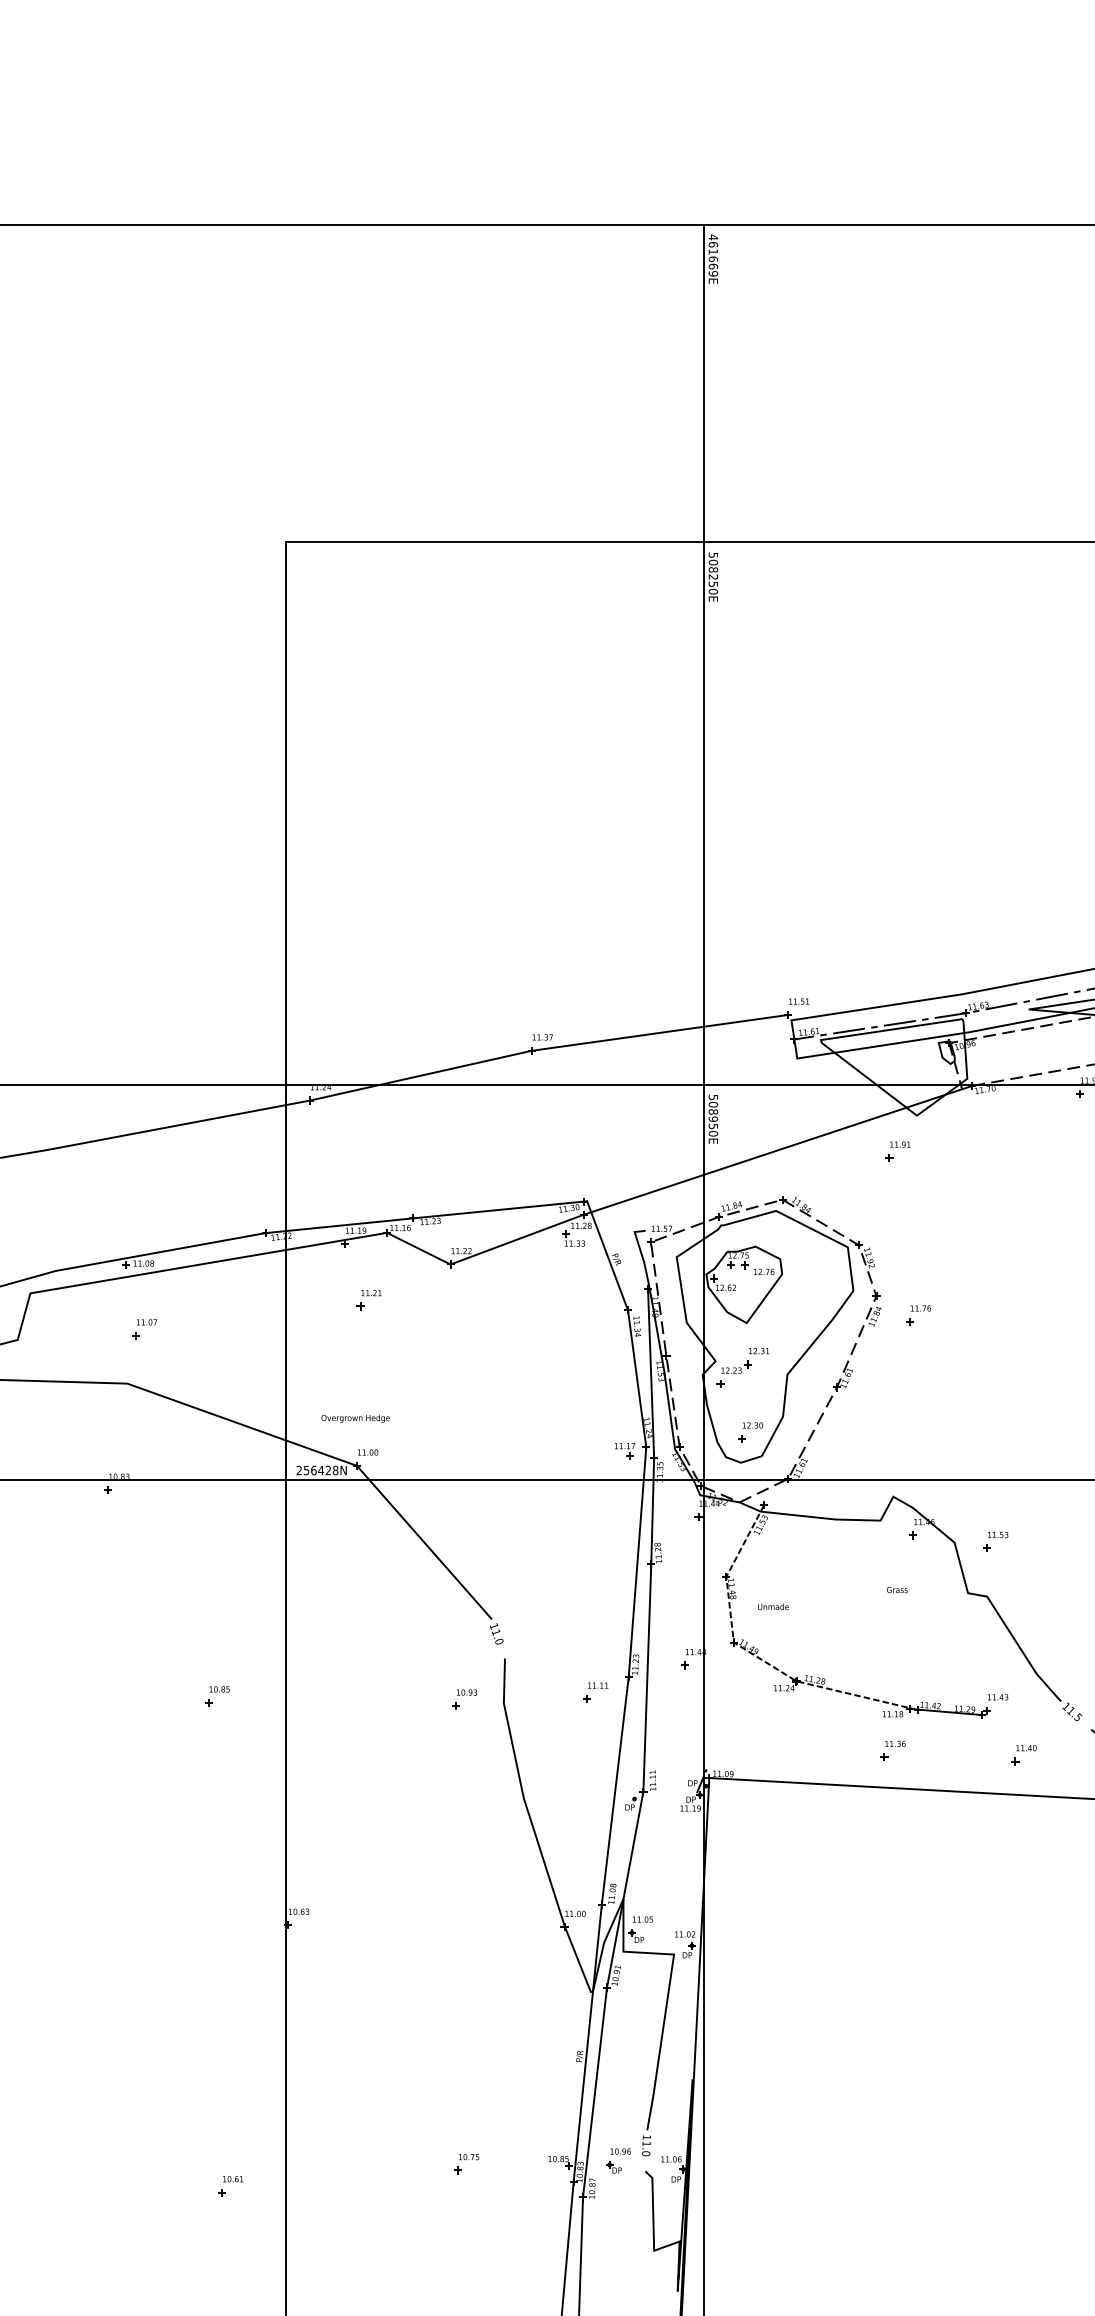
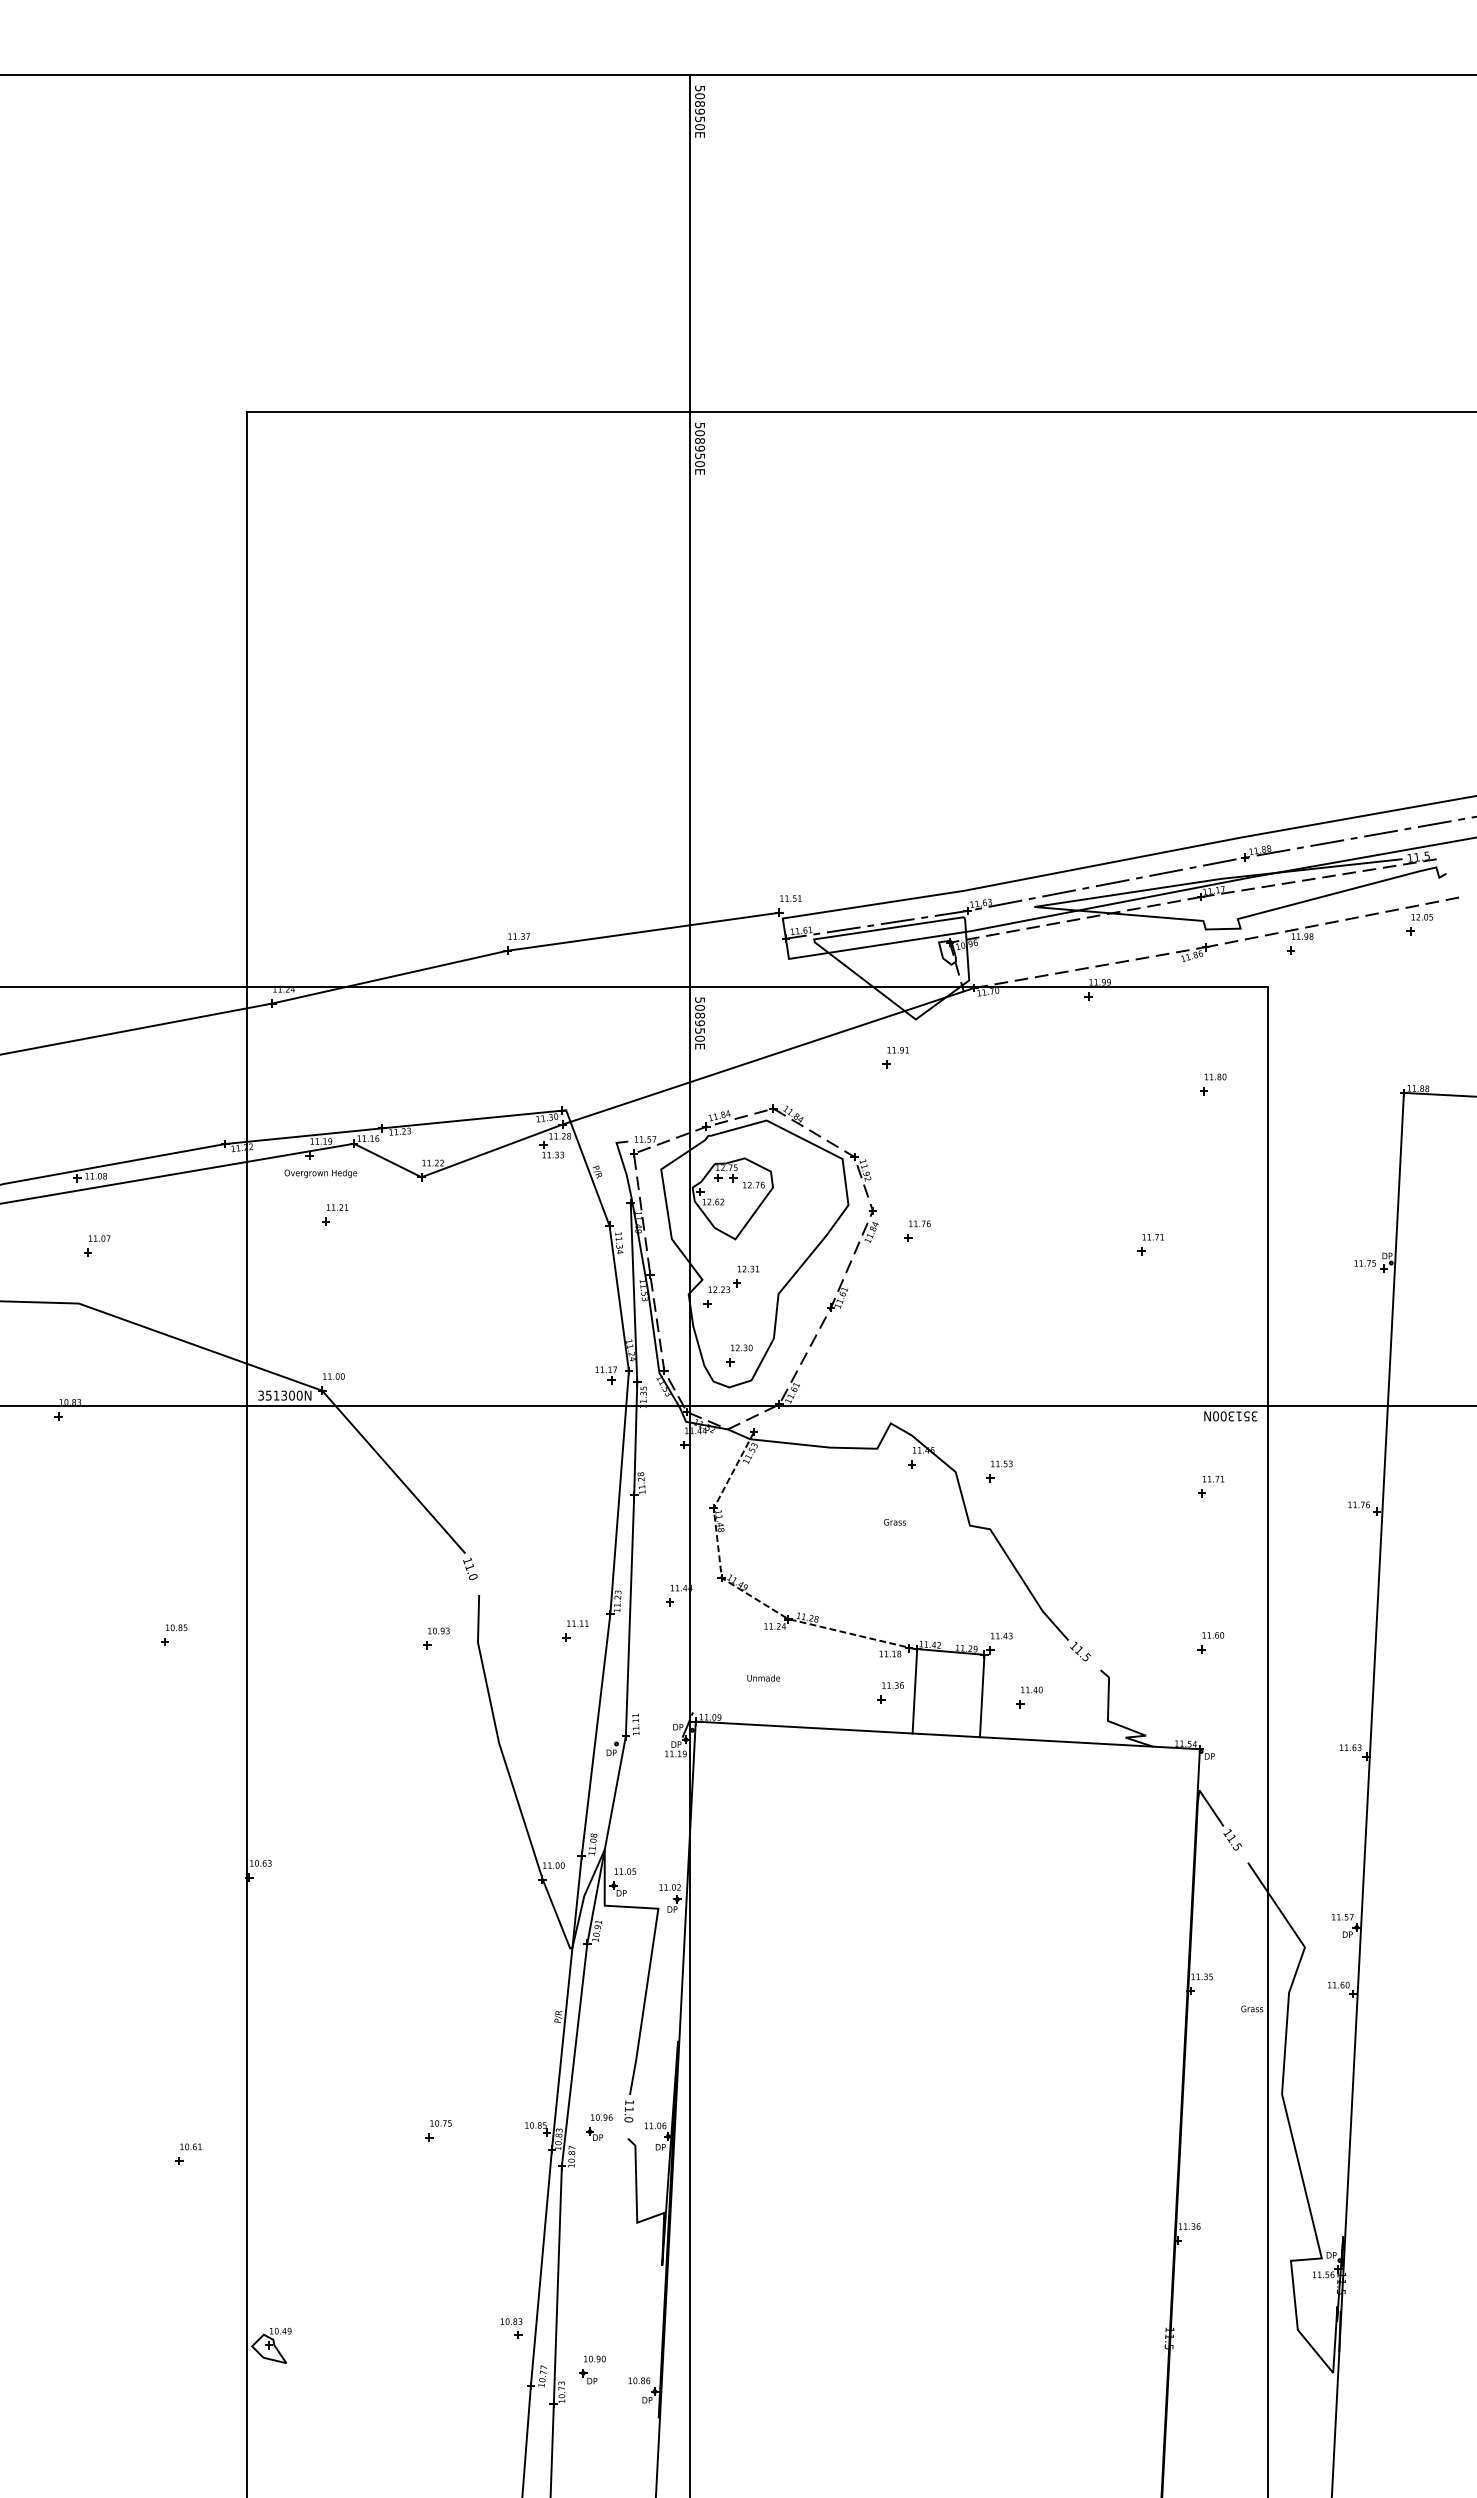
text: (713, 255) -> (700, 107), 461669E -> 508950E
text: (712, 576) -> (699, 448), 508250E -> 508950E
text: (355, 1418) -> (320, 1173), moved
text: (317, 1470) -> (280, 1395), 256428N -> 351300N
text: (773, 1606) -> (763, 1677), moved
line: (915, 1749) -> (914, 1691), added
line: (978, 1753) -> (981, 1695), added

